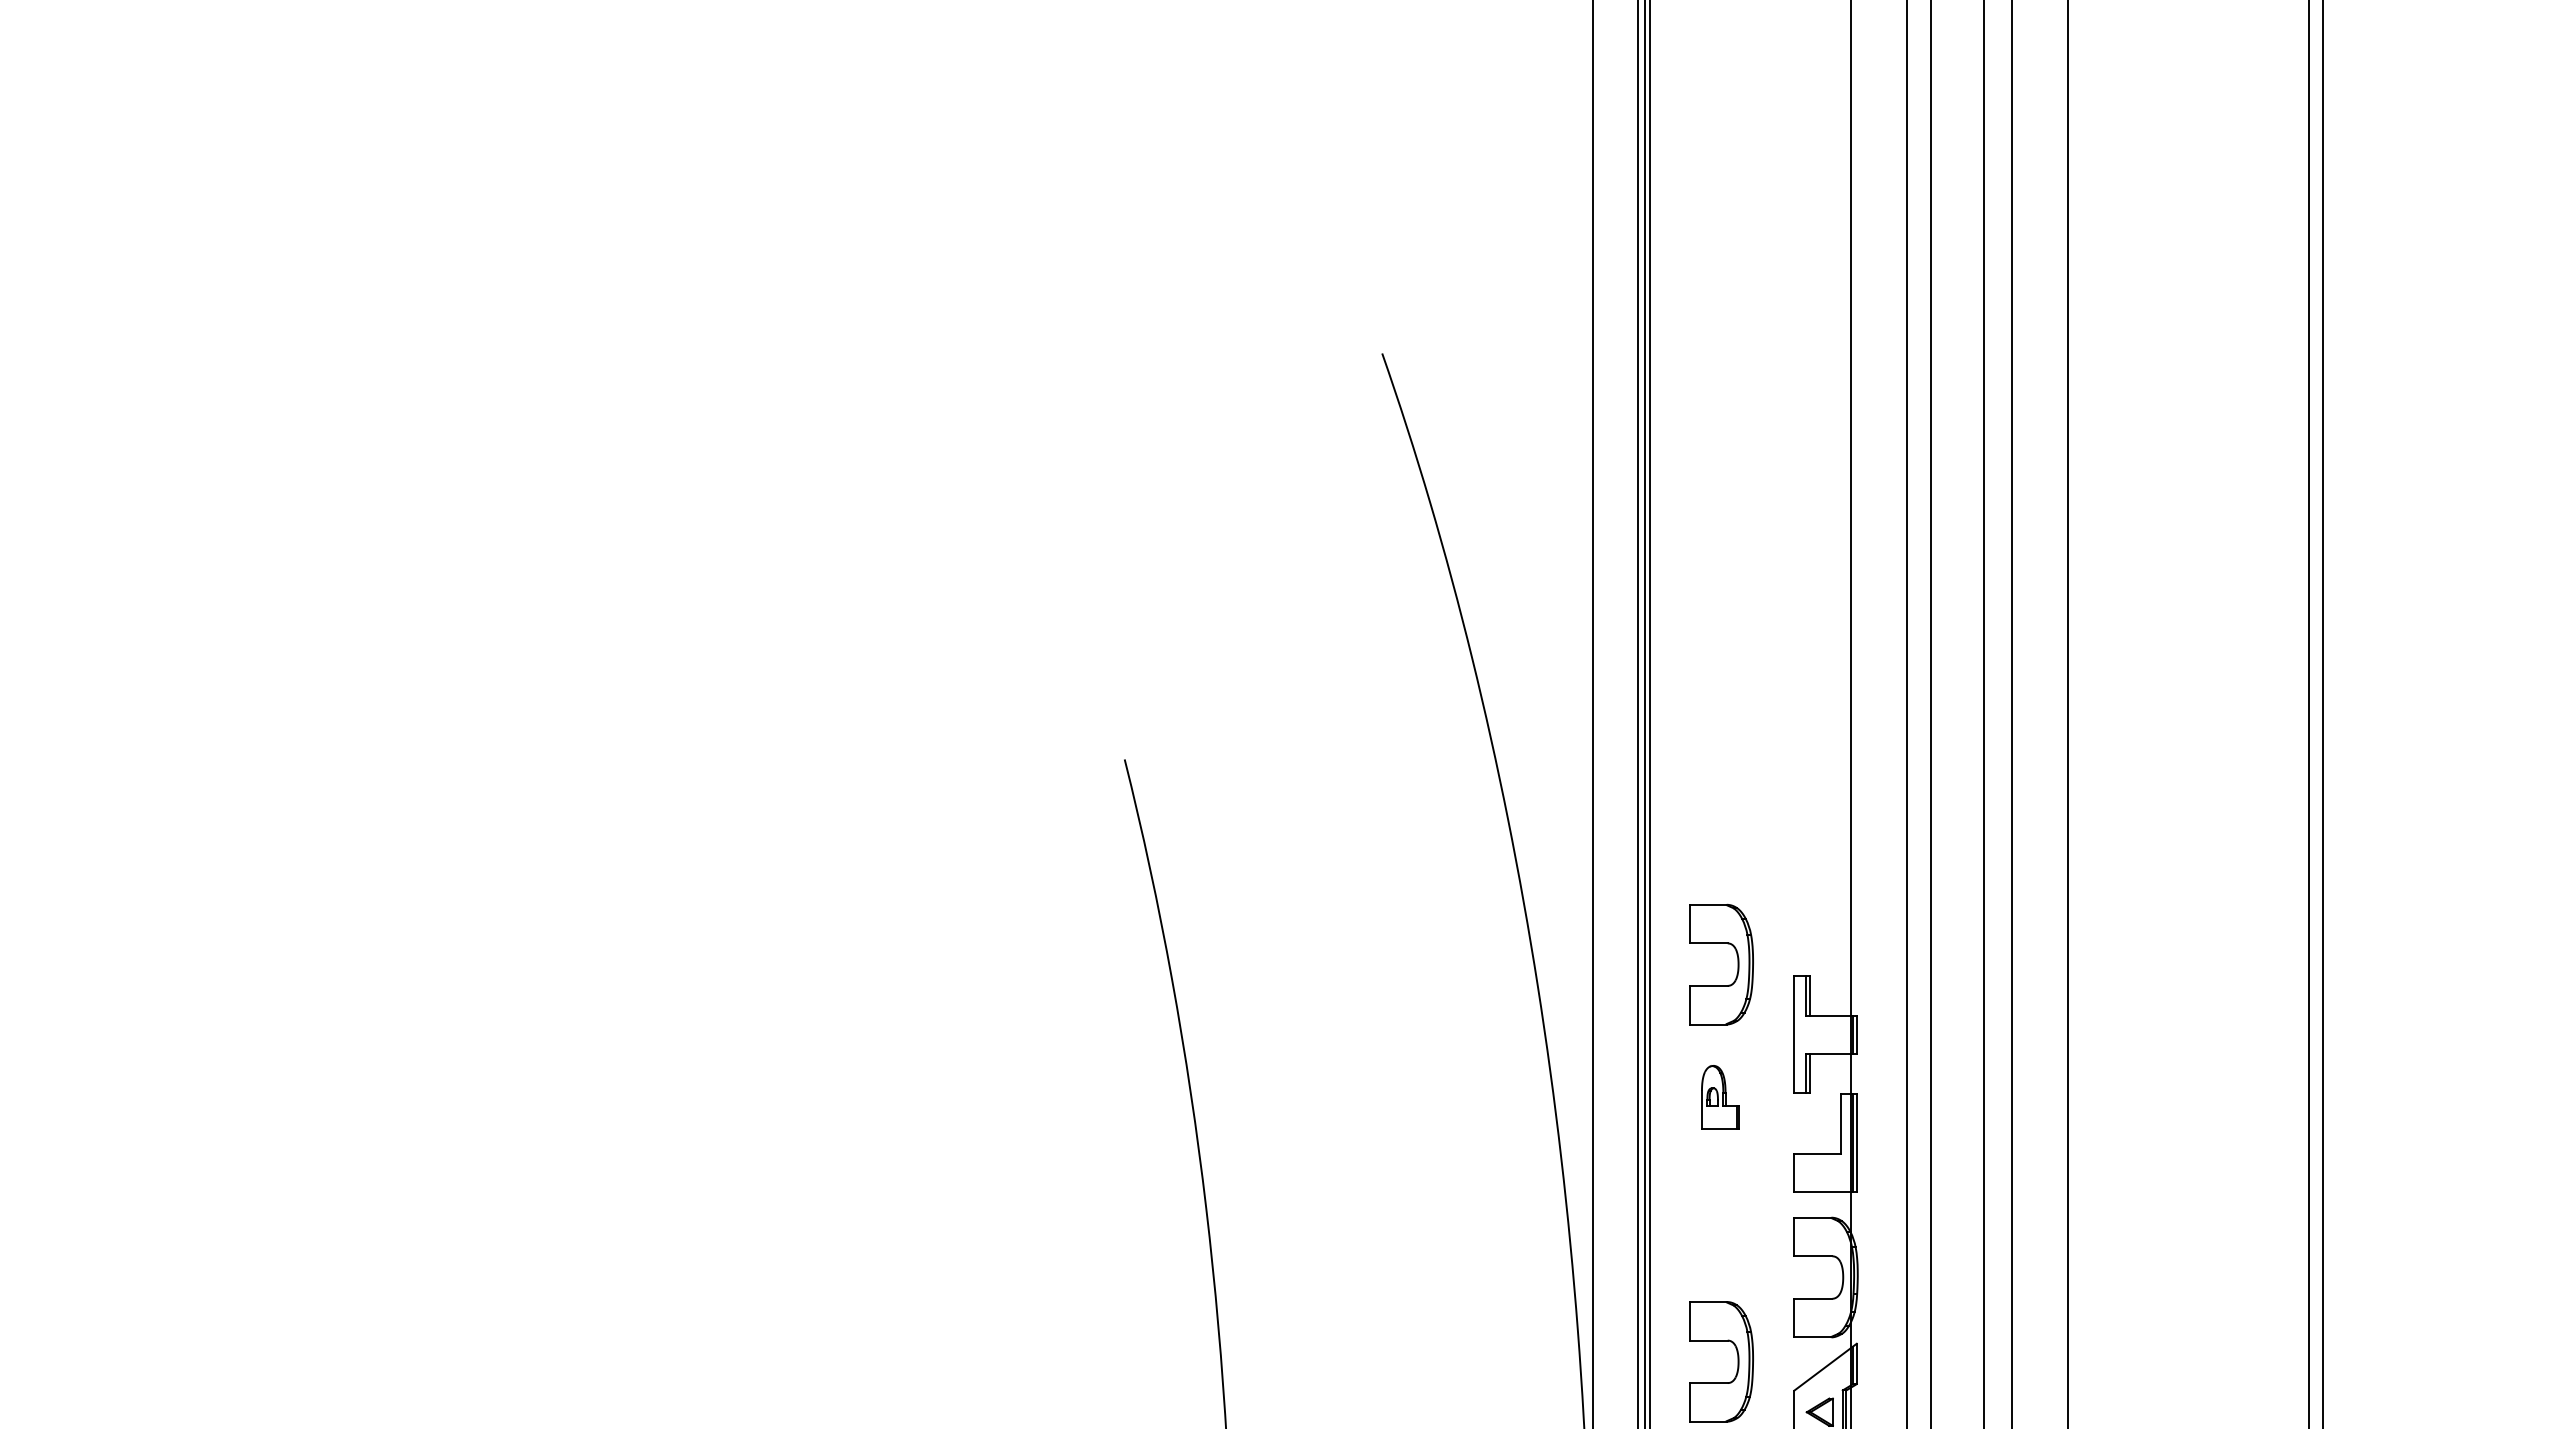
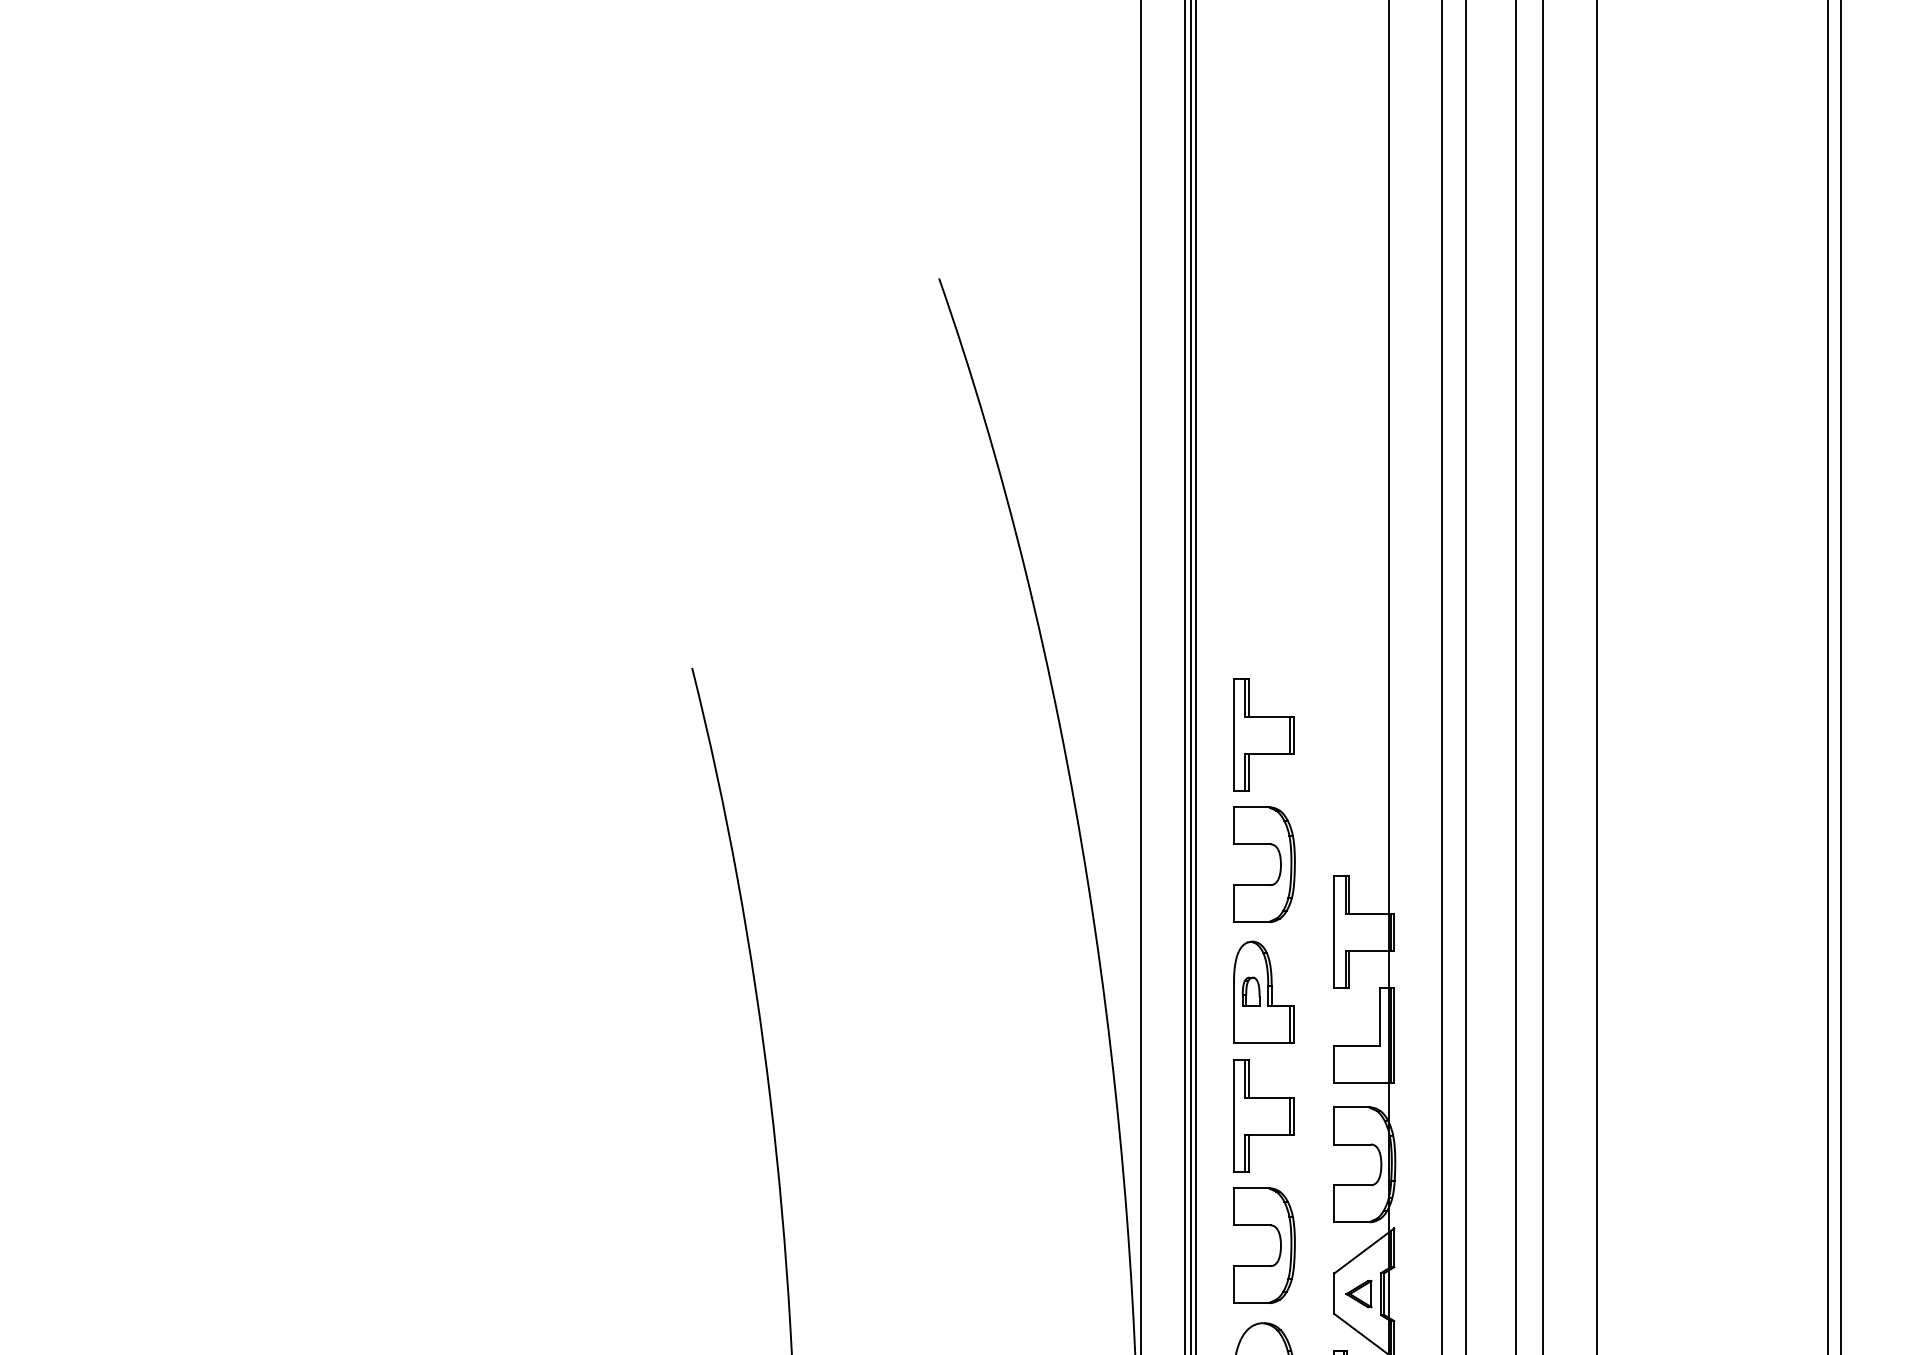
part: (1720, 829) -> (1263, 735), added
part: (1720, 1097) -> (1263, 992), size x1.67
part: (1720, 1226) -> (1263, 1115), added

